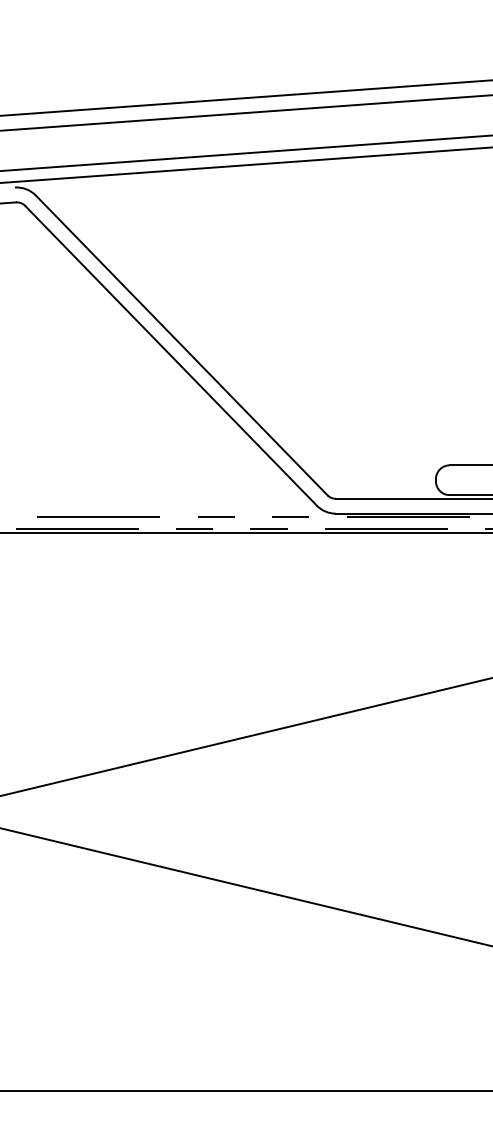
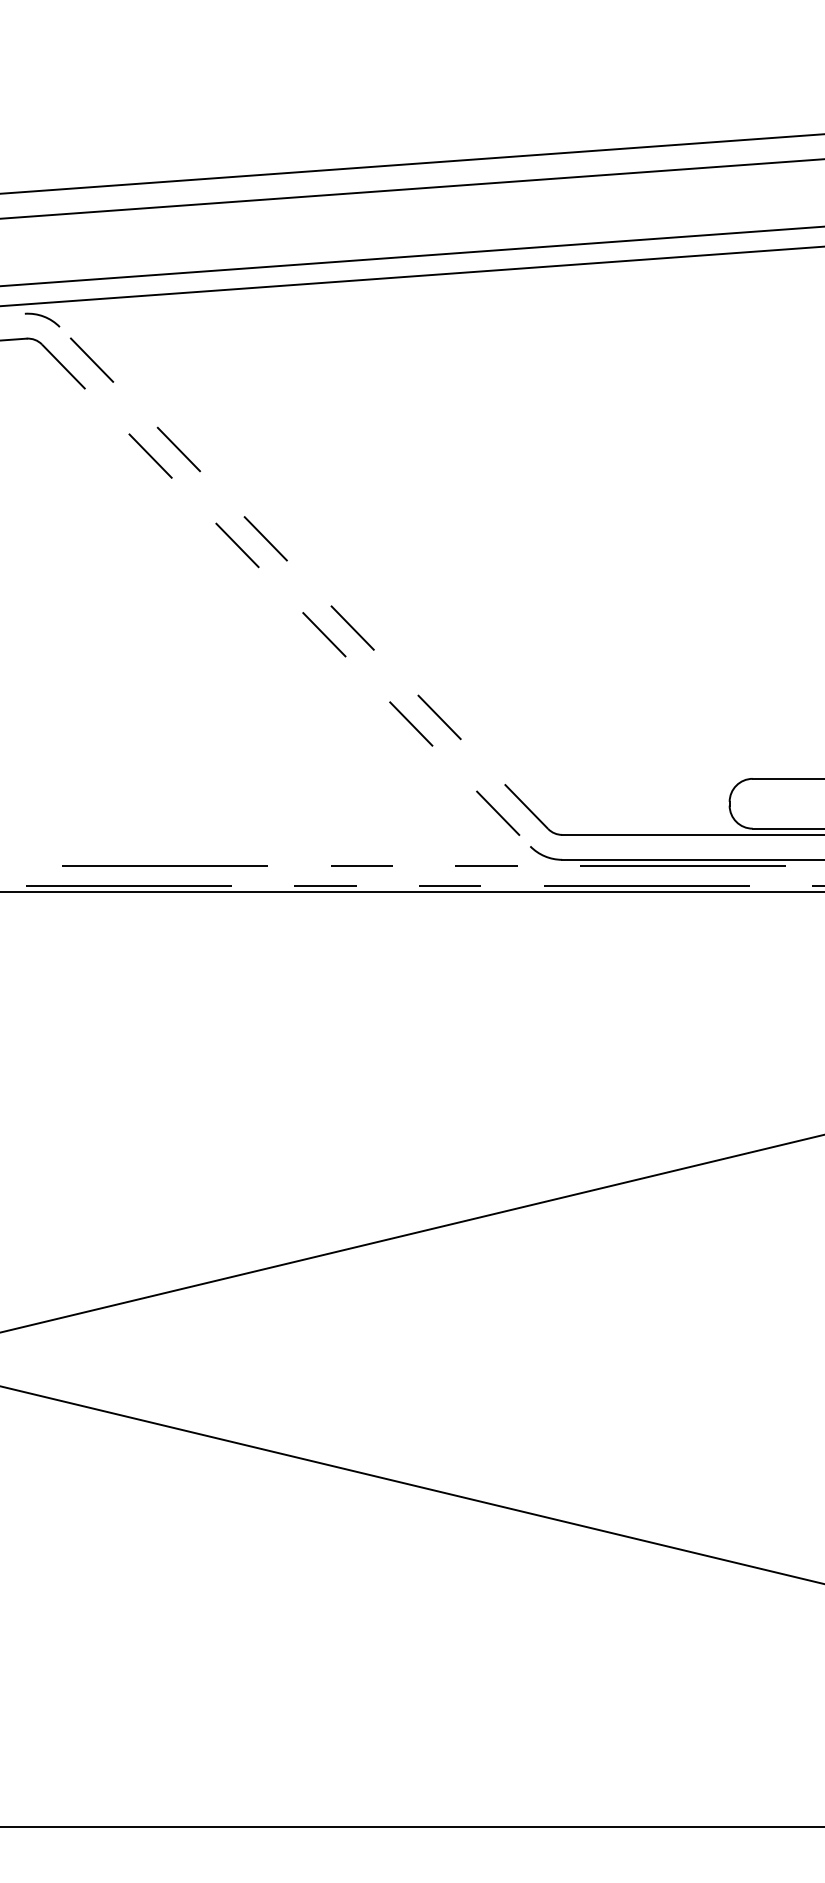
line: (181, 345) -> (303, 578), solid -> dashed
line: (171, 356) -> (286, 596), solid -> dashed

